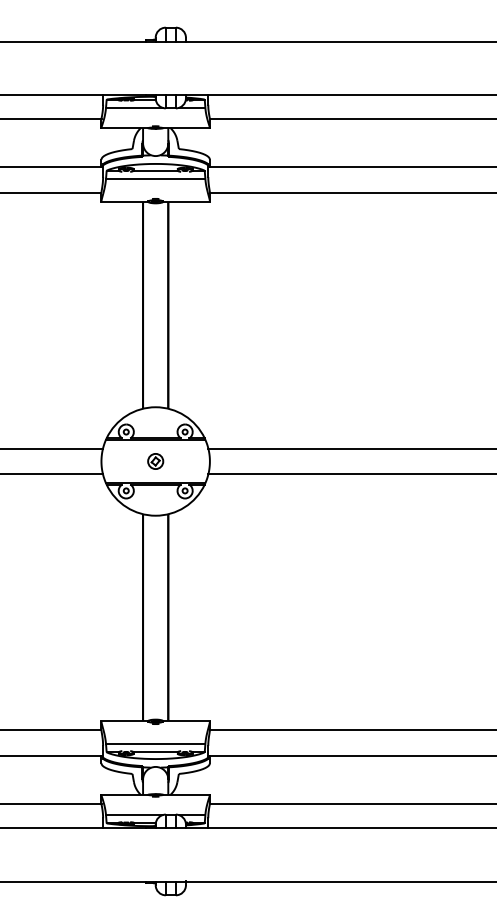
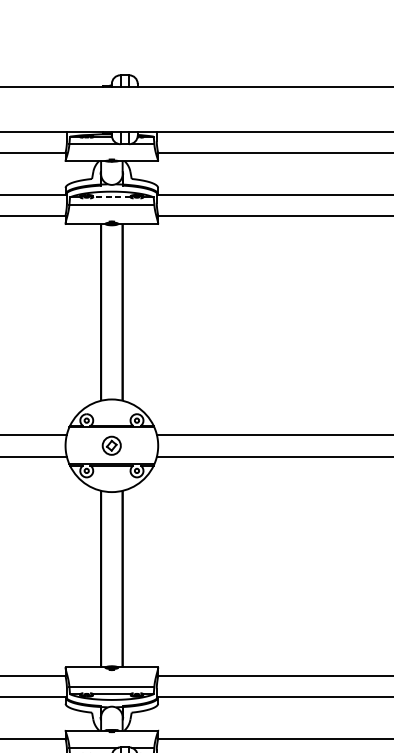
line: (155, 170) -> (111, 197), solid -> dashed
part: (155, 461) -> (111, 445), size x1.4

